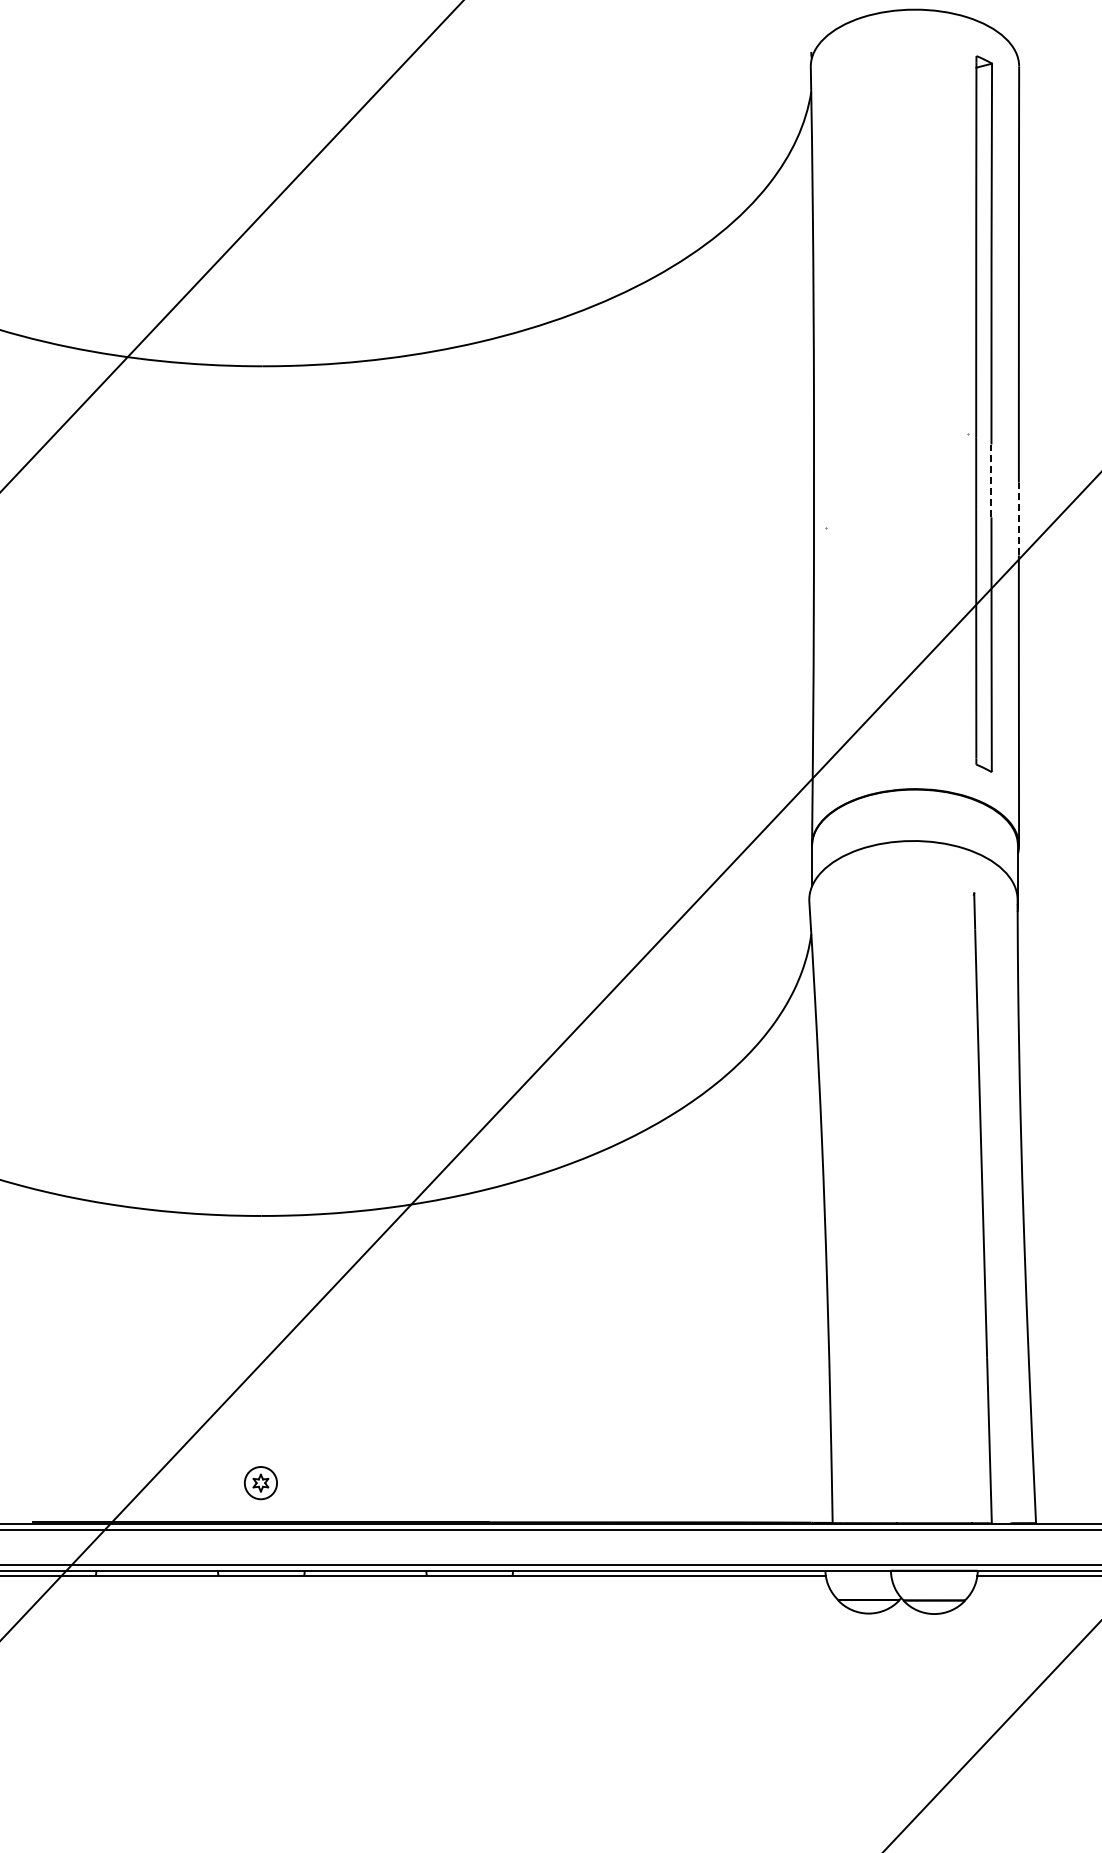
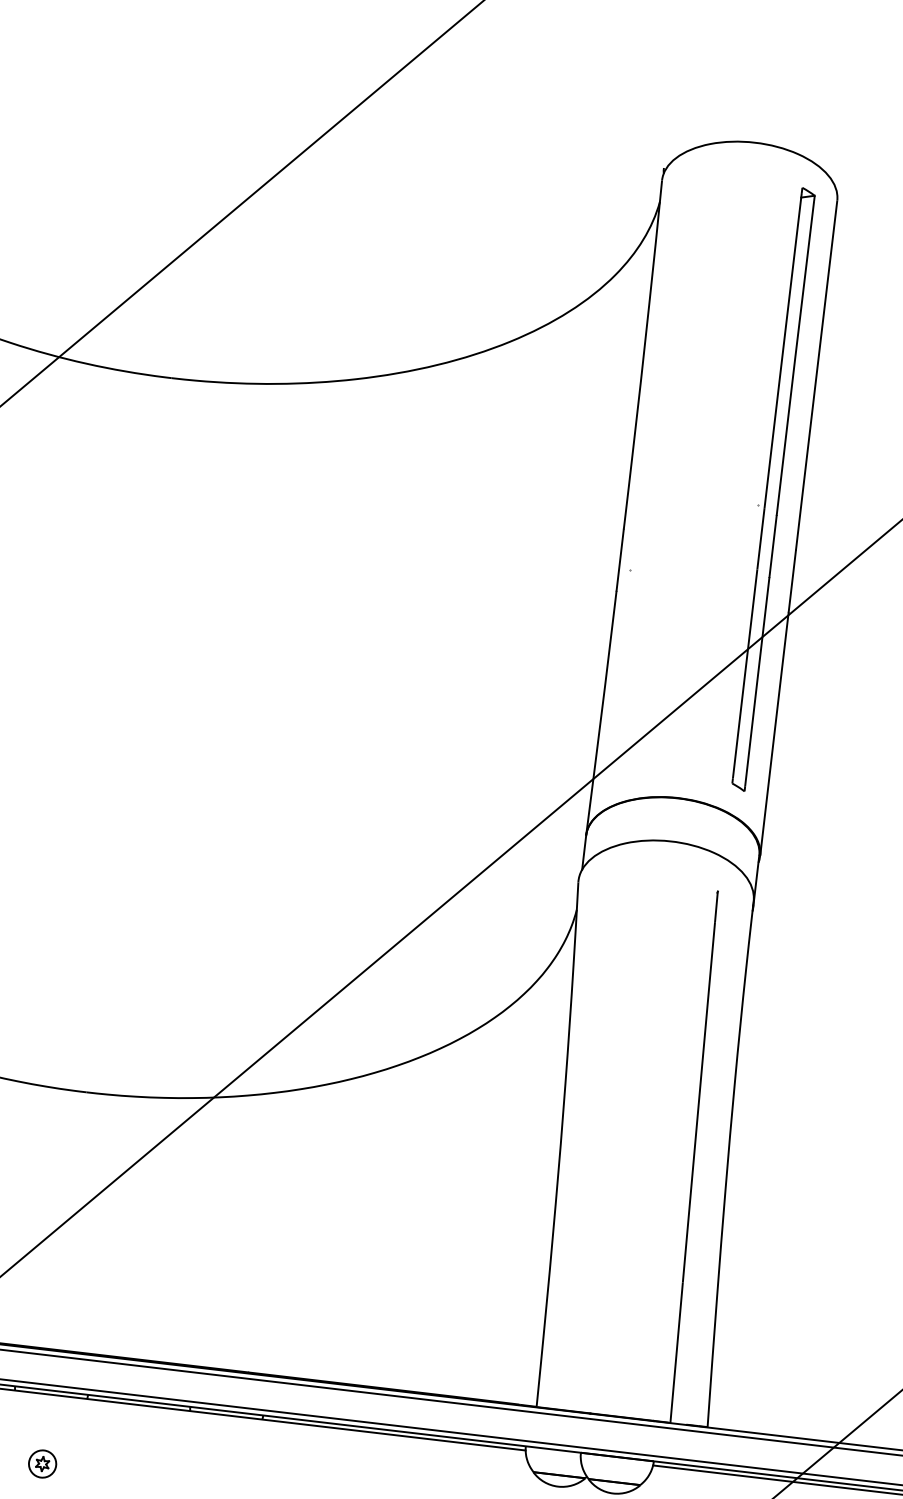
line: (991, 480) -> (773, 546), dashed -> solid
line: (1018, 518) -> (792, 580), dashed -> solid
part: (260, 1483) -> (42, 1464), moved

